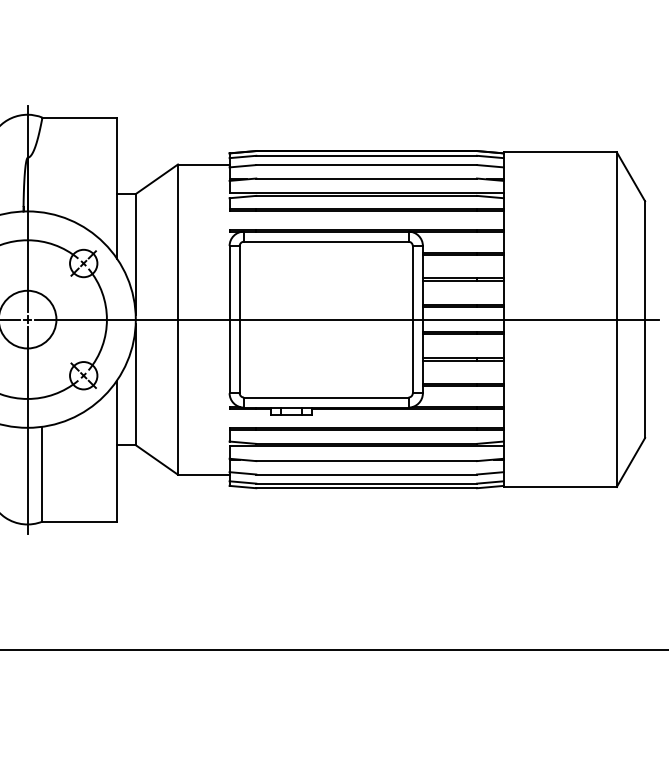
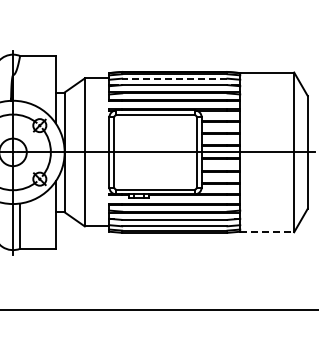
line: (365, 164) -> (174, 78), solid -> dashed
line: (560, 487) -> (267, 232), solid -> dashed

